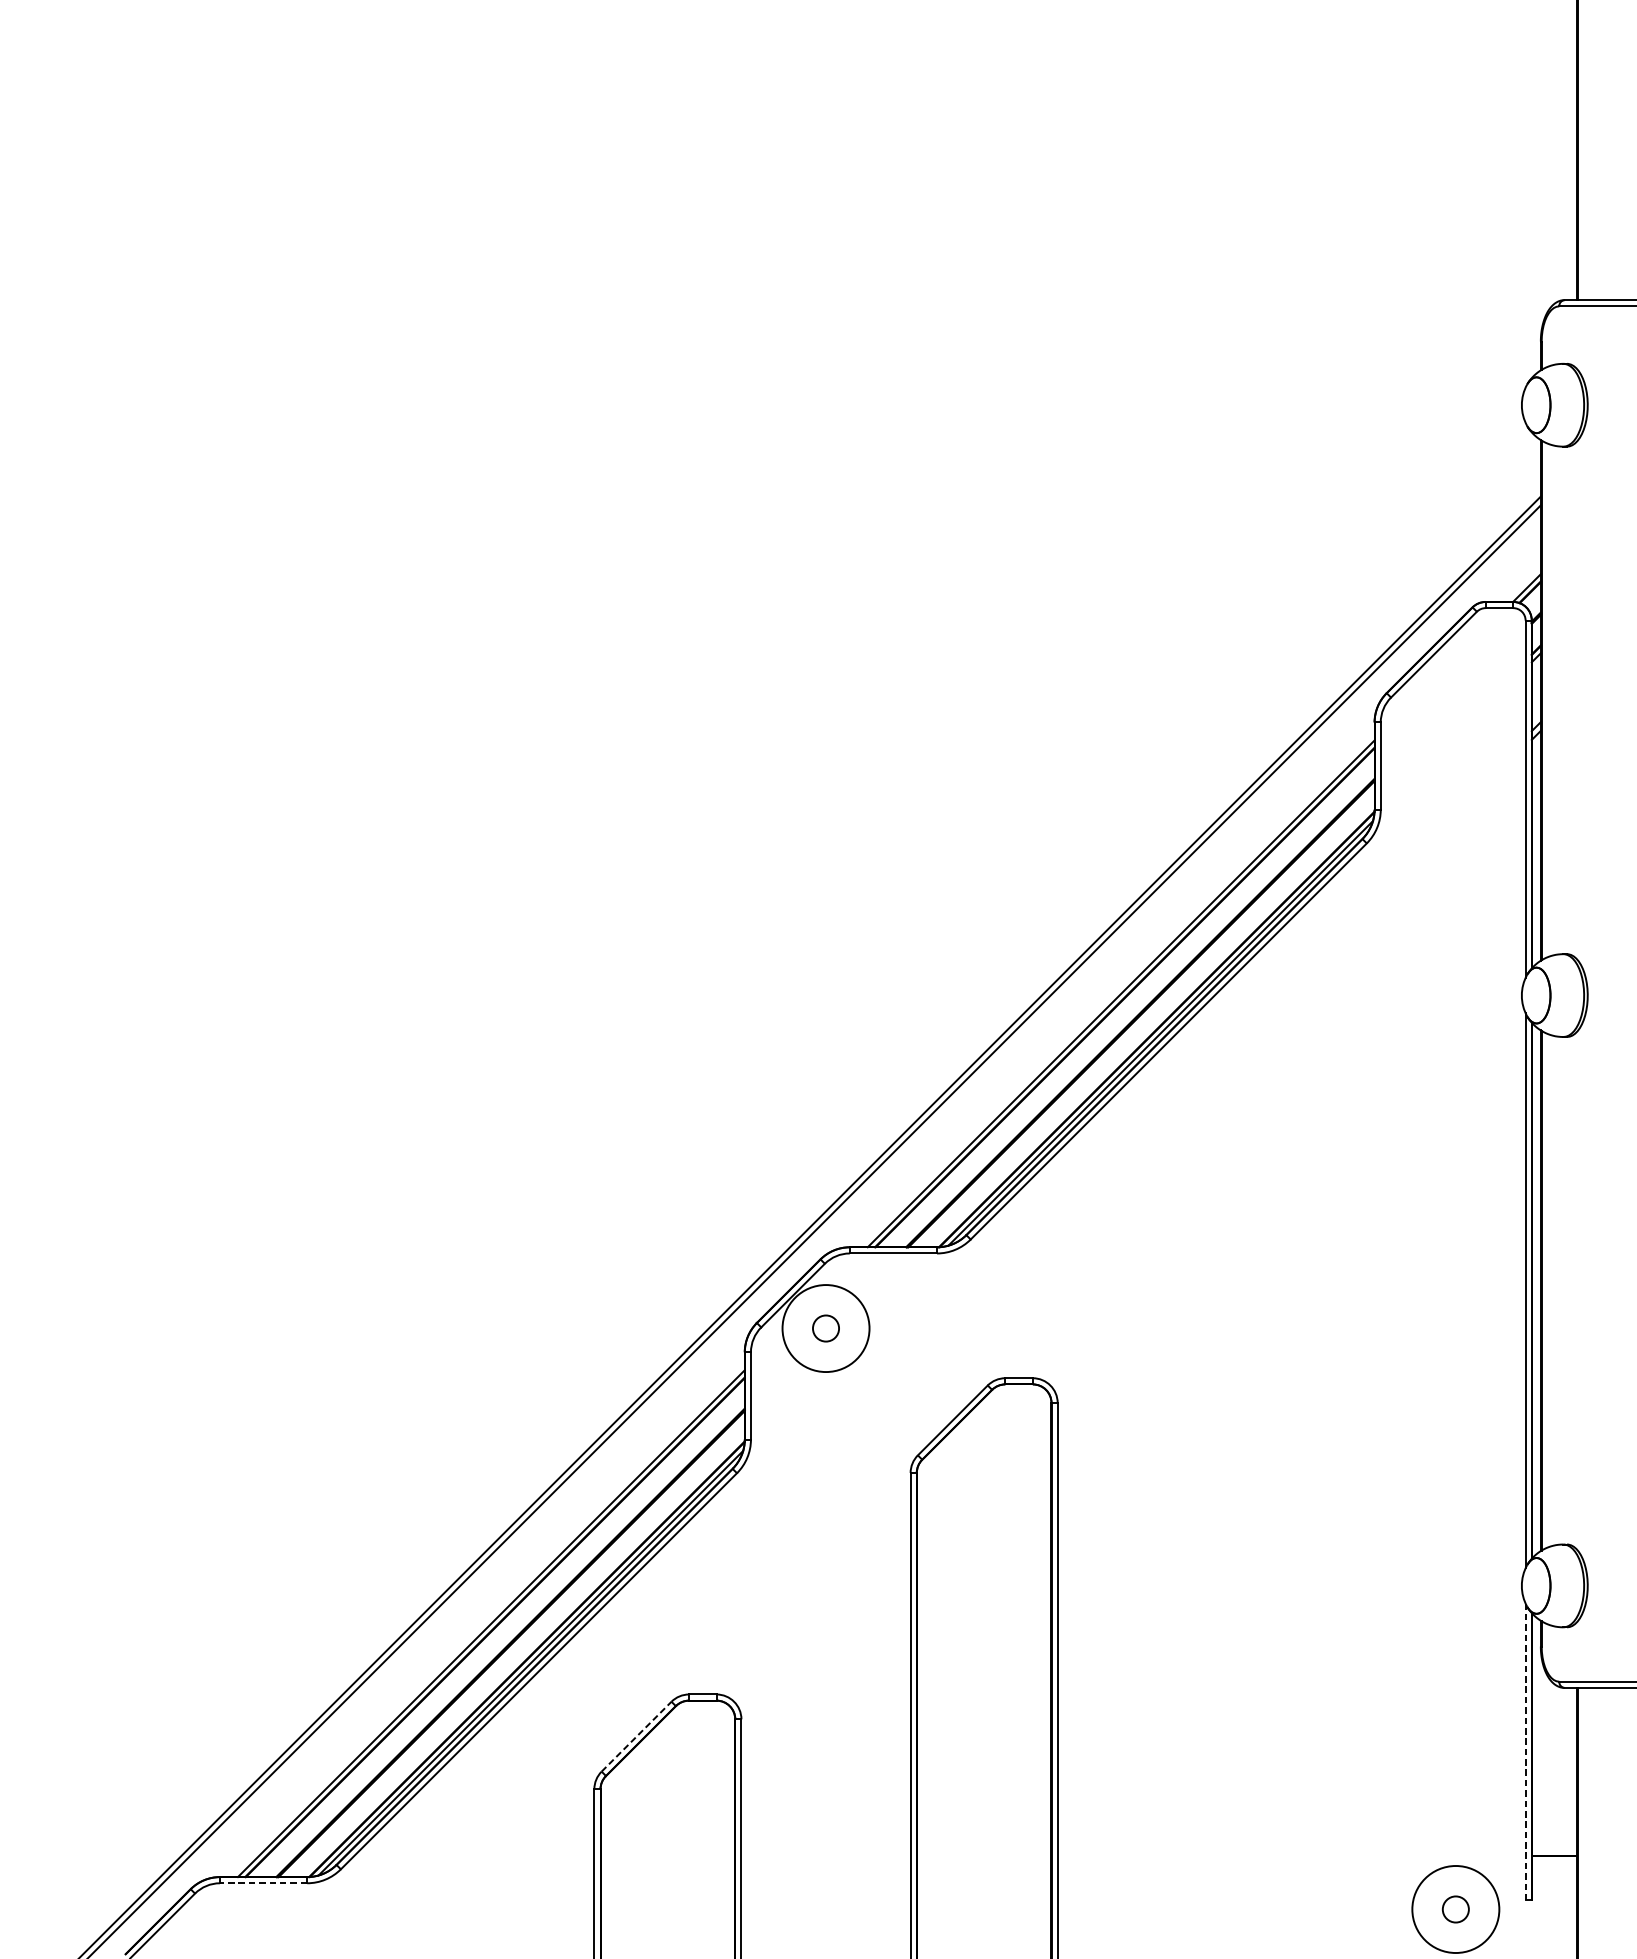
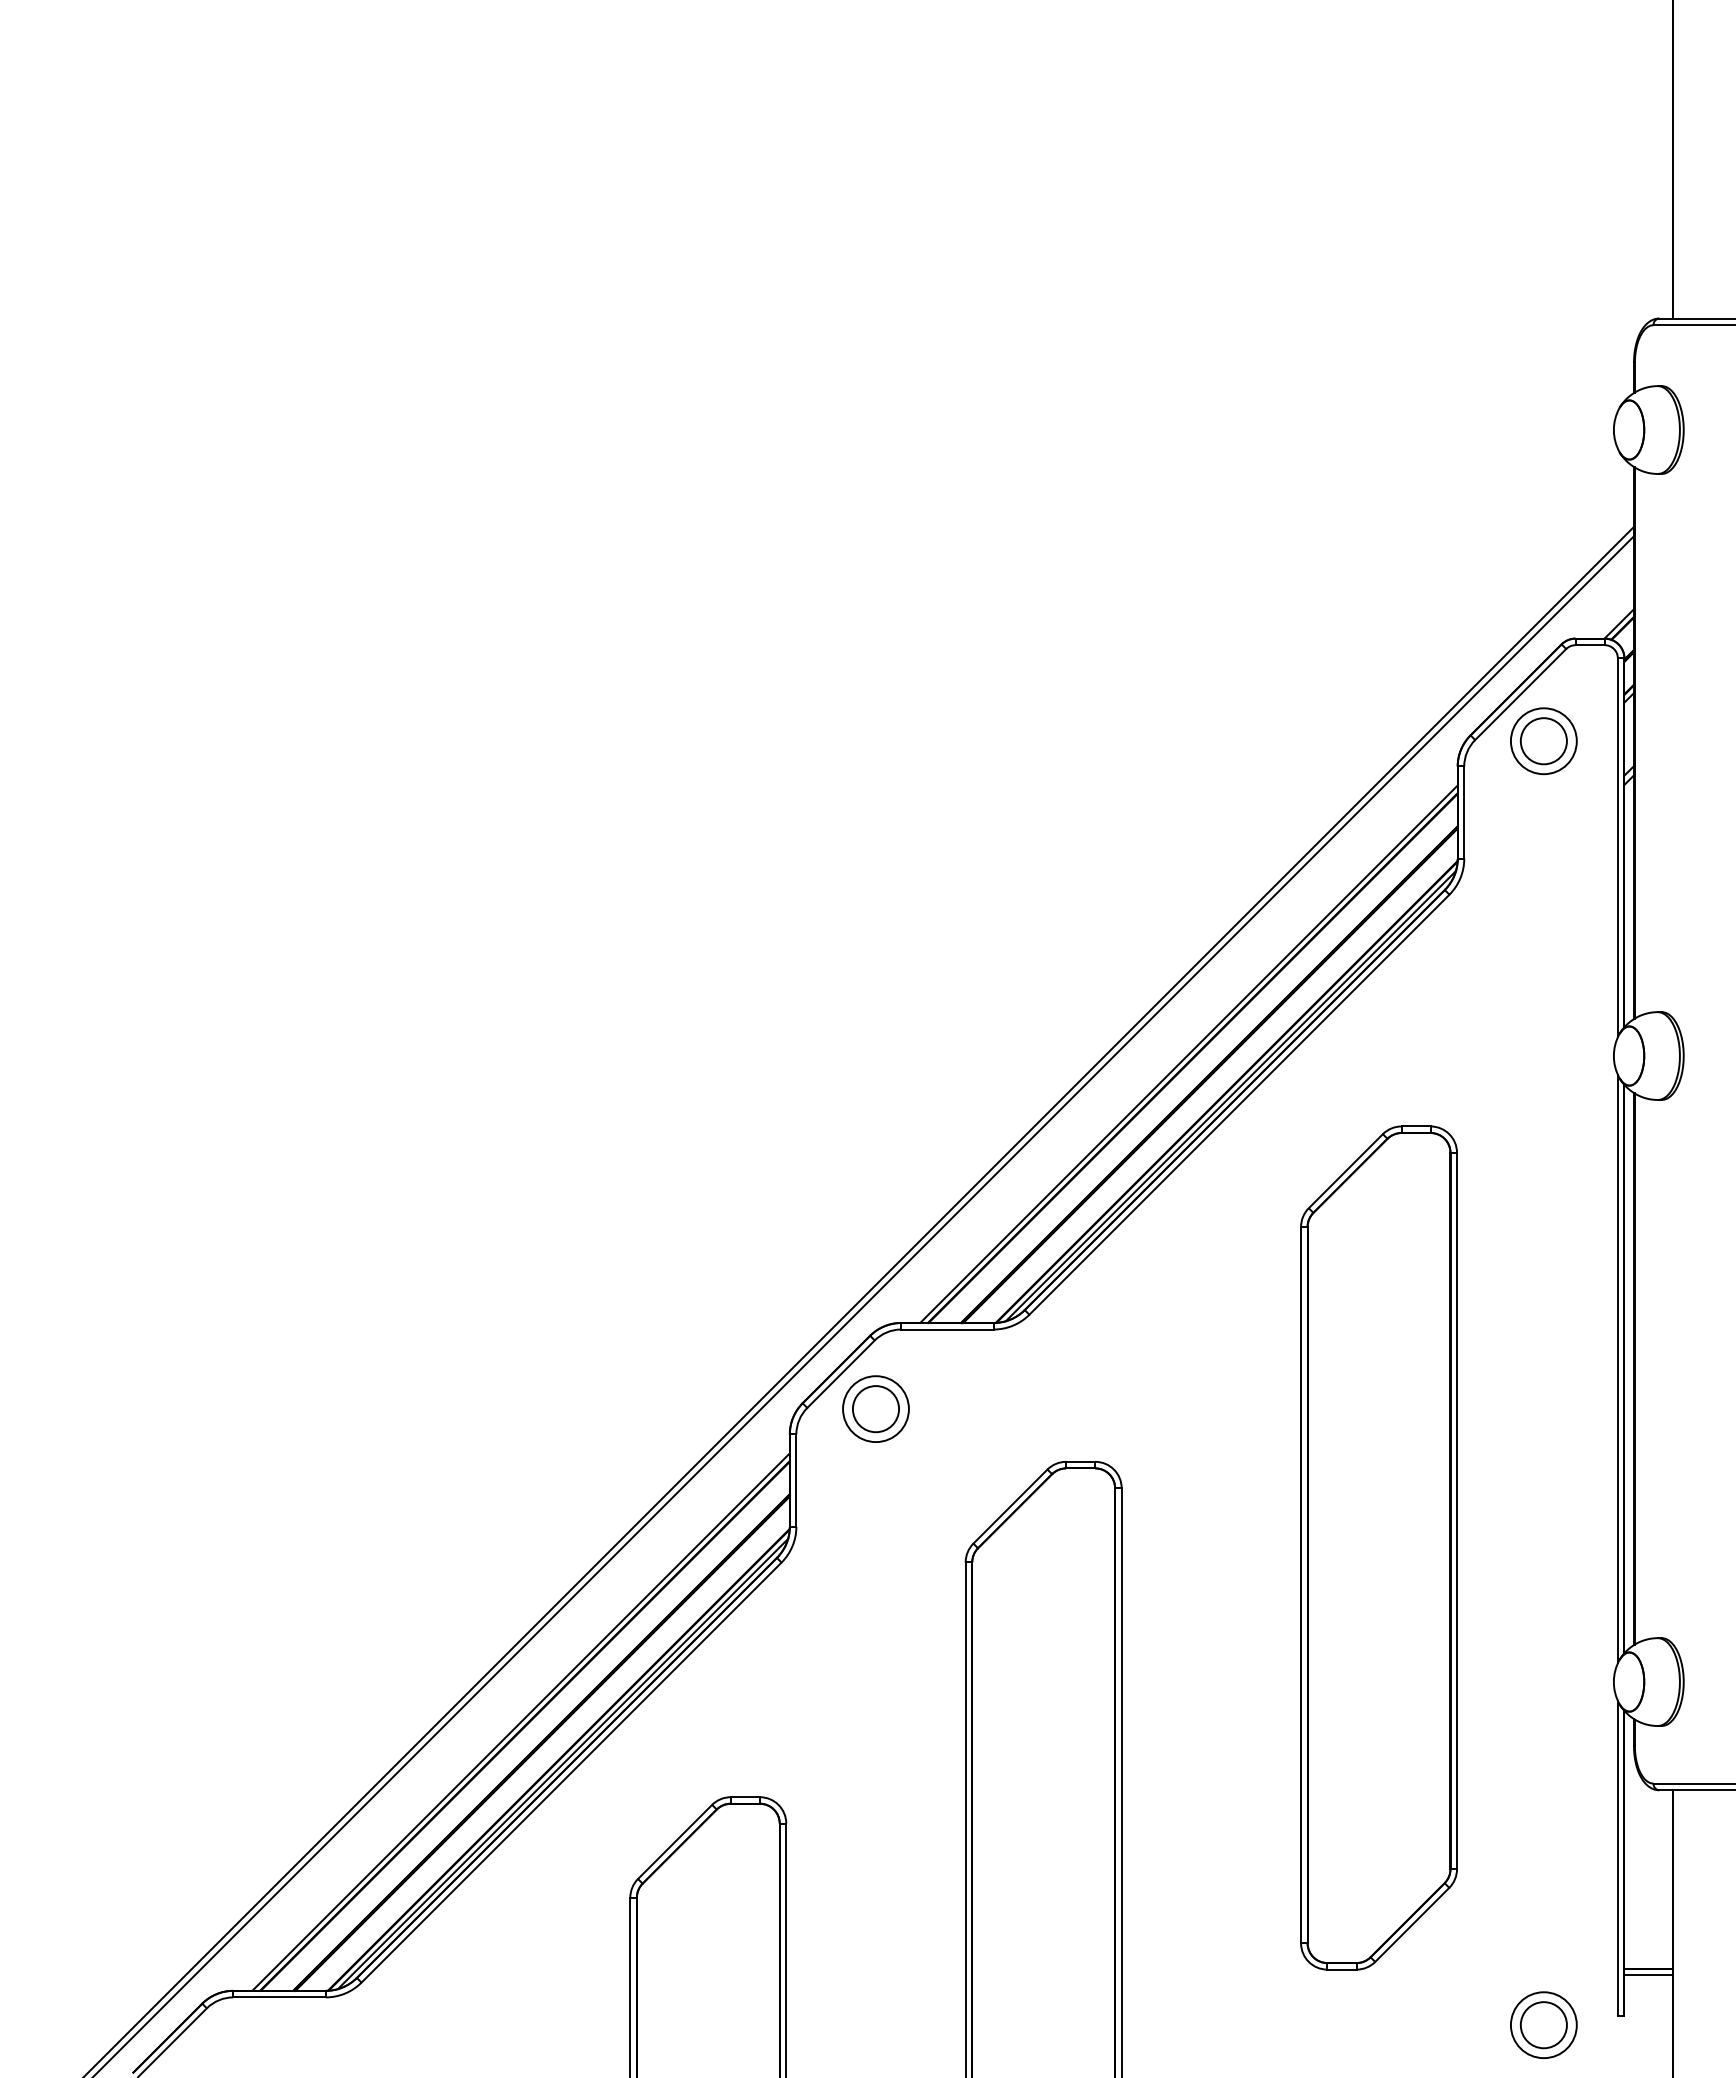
part: (1455, 698) -> (1543, 741), added
circle: (825, 1328) -> (875, 1409), size x0.71
circle: (825, 1328) -> (875, 1409), size x1.67
part: (1299, 1459) -> (1378, 1547), added
line: (636, 1736) -> (675, 1841), dashed -> solid
line: (1525, 1751) -> (1617, 1857), dashed -> solid
line: (1554, 1862) -> (1648, 1975), added
line: (263, 1883) -> (279, 1997), dashed -> solid
circle: (1455, 1909) -> (1543, 2025), size x0.71
circle: (1455, 1909) -> (1543, 2025), size x1.67

